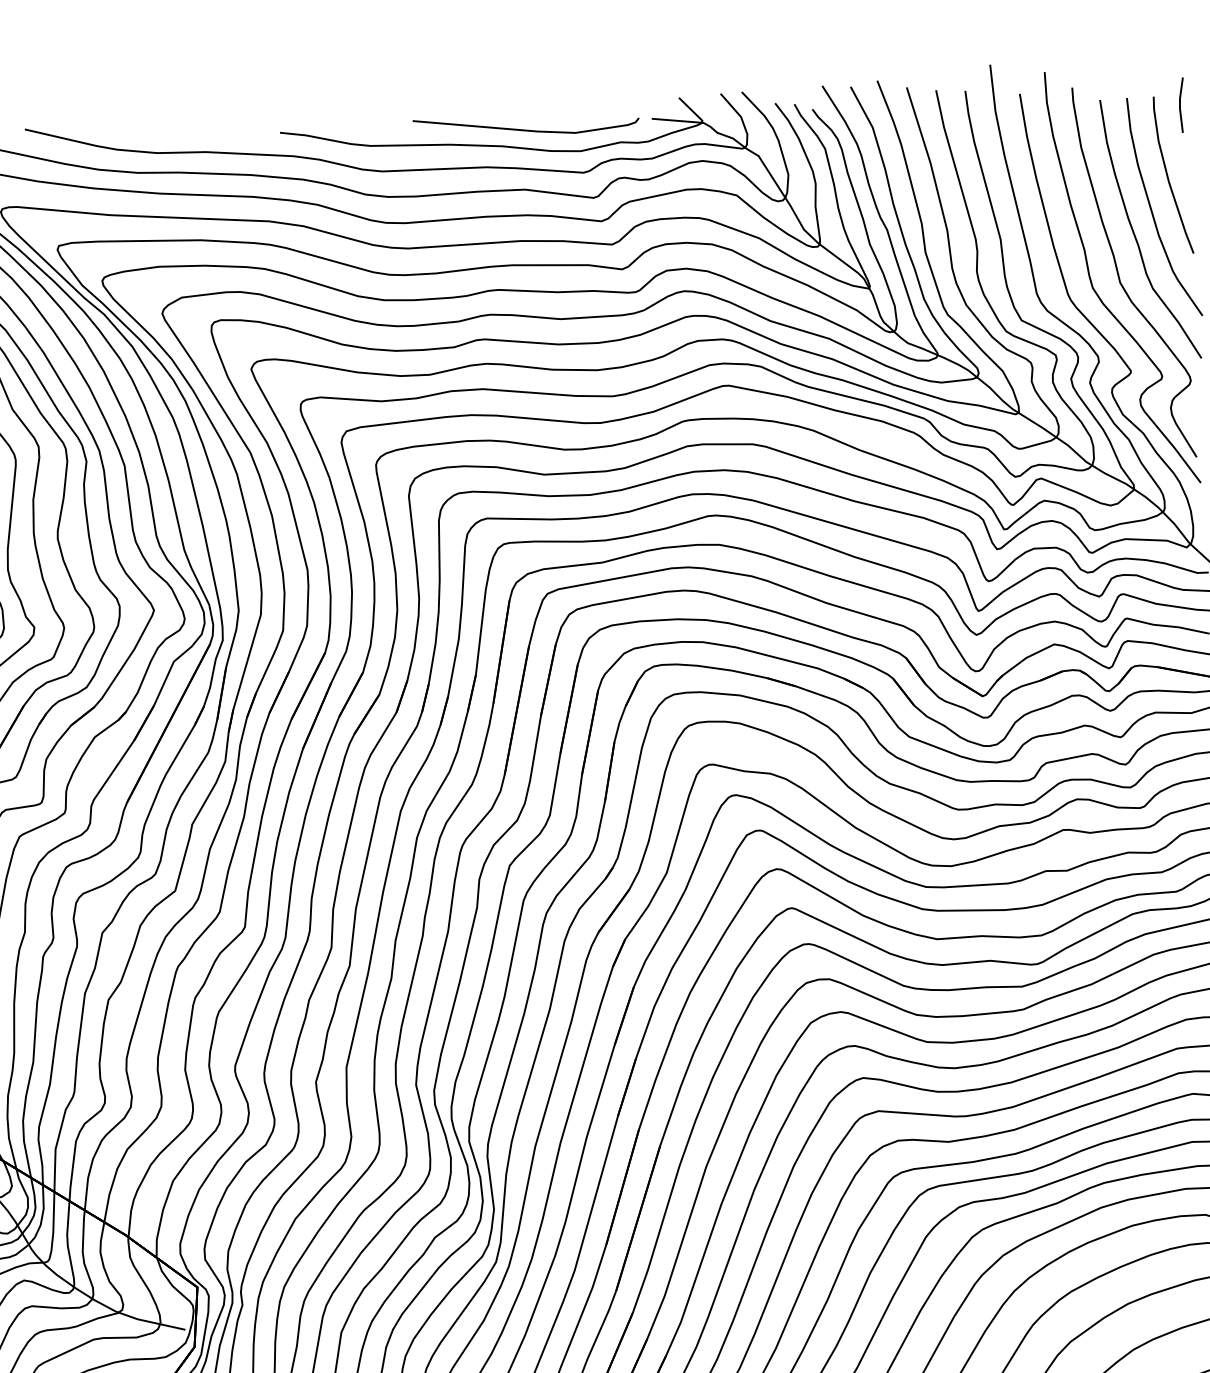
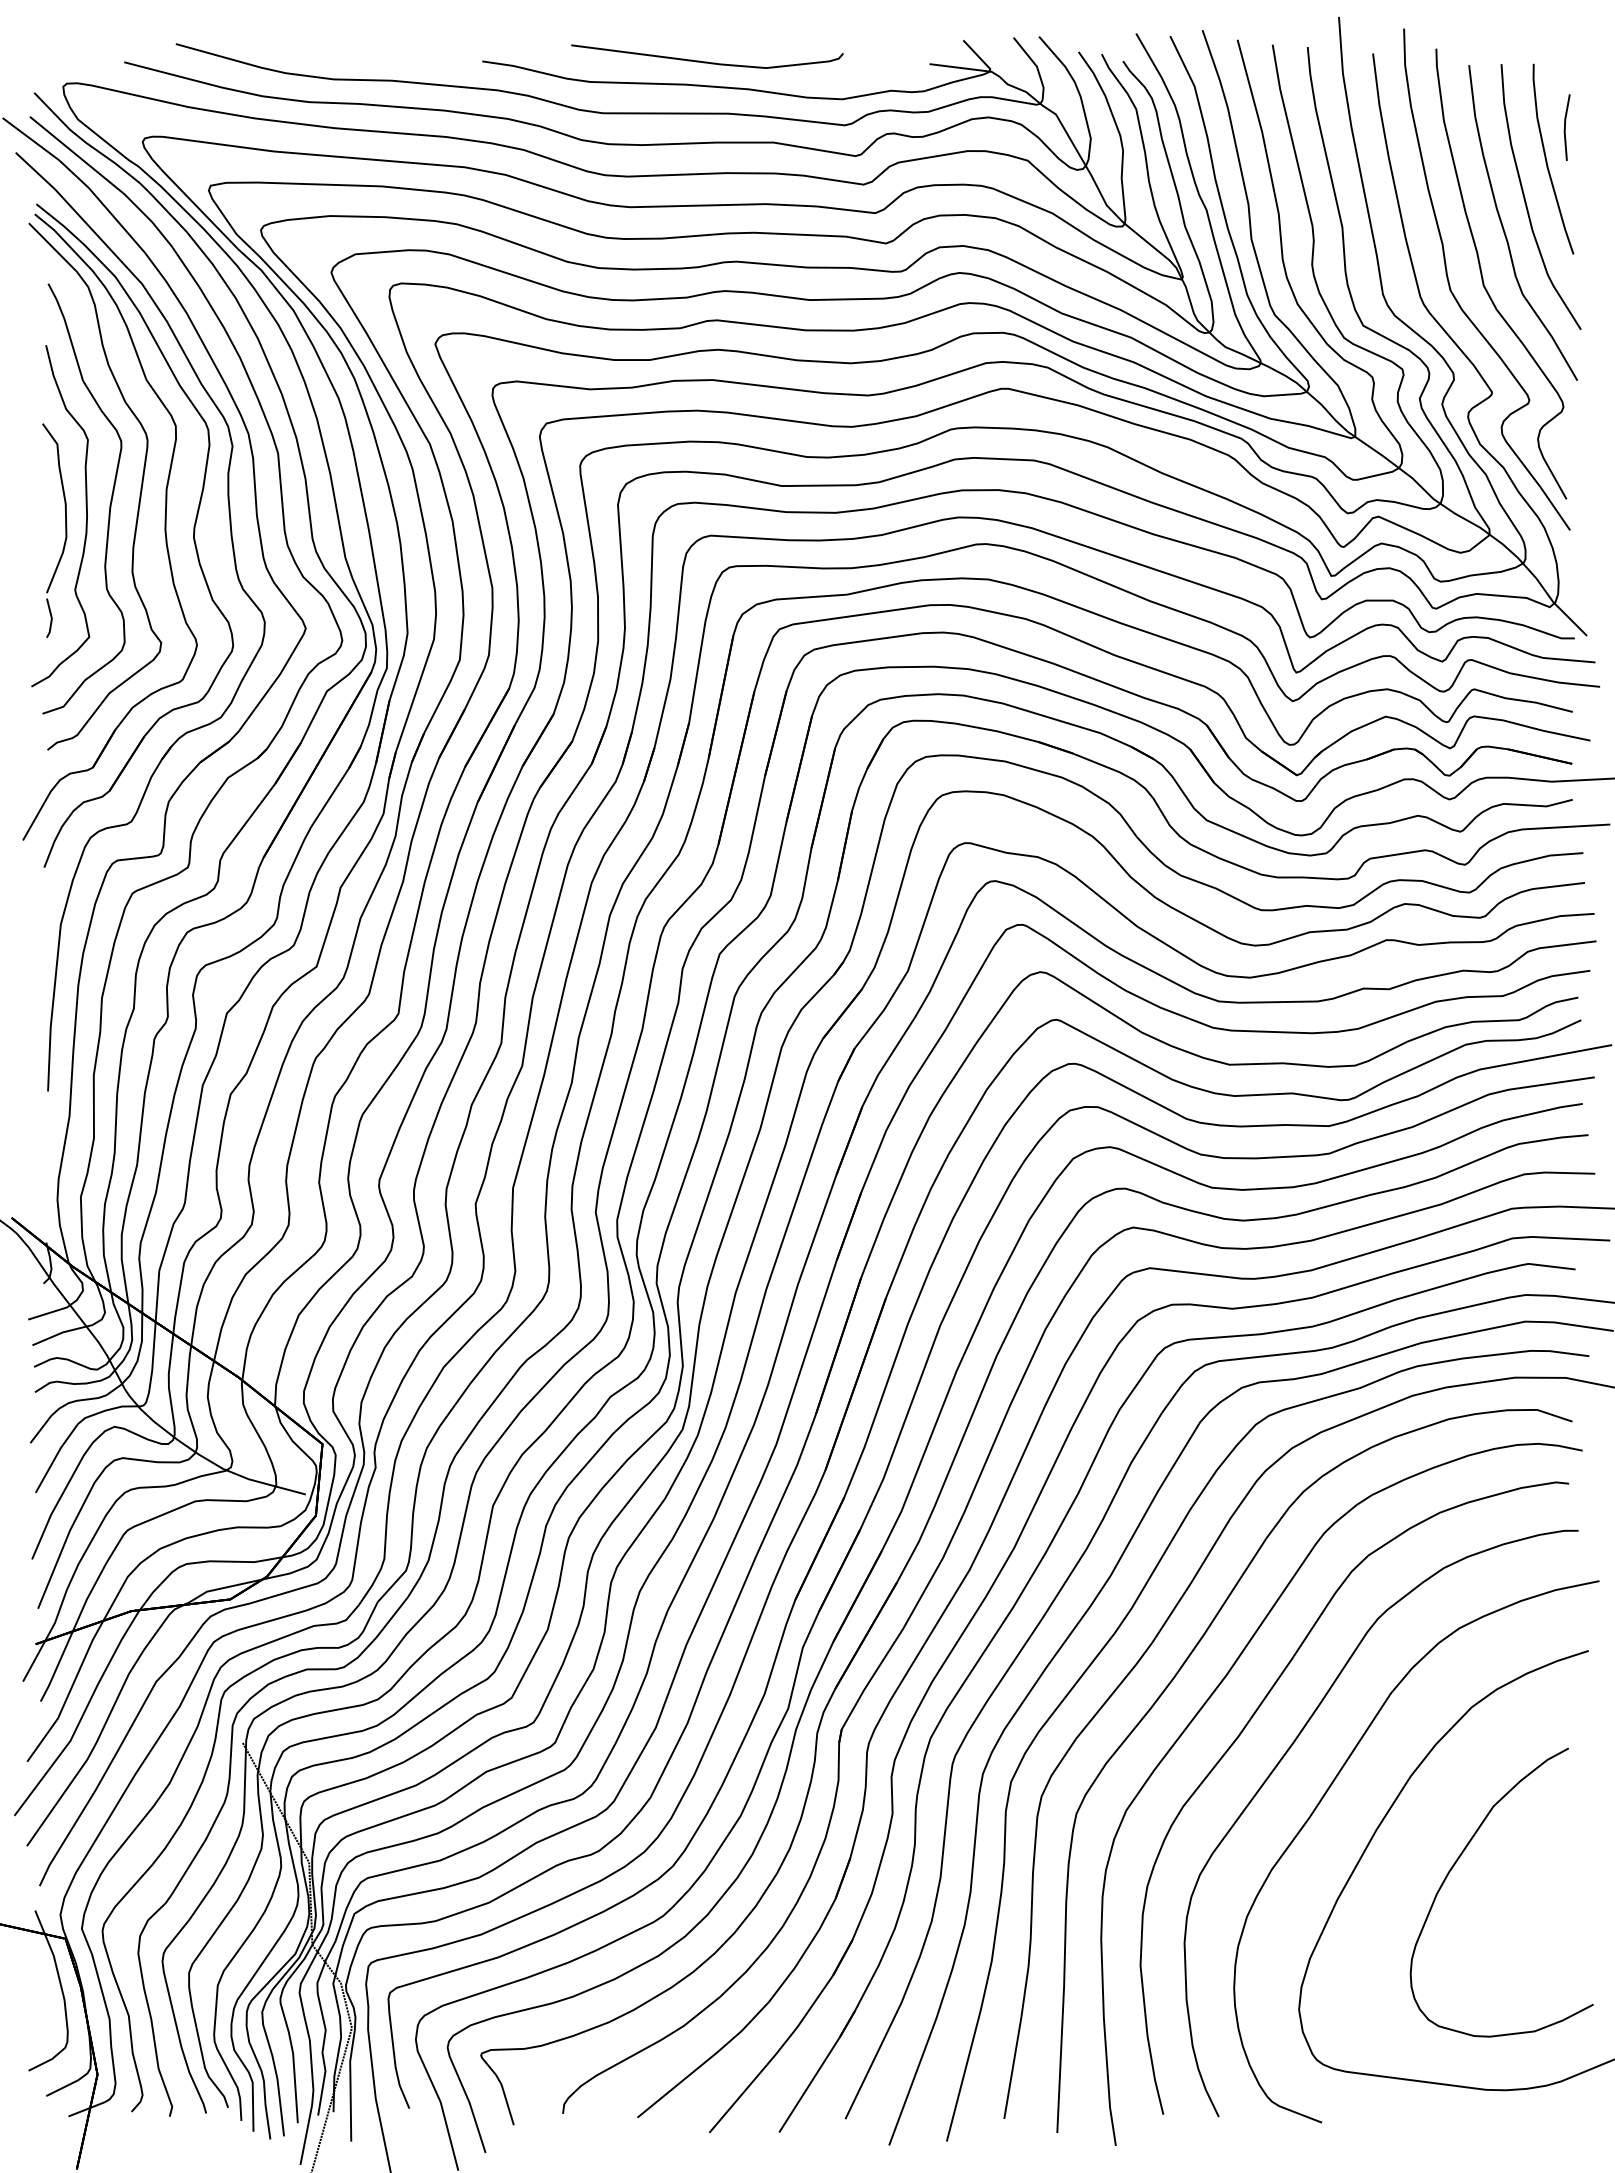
line: (1180, 105) -> (1565, 127), moved
curve: (526, 129) -> (707, 61), moved

